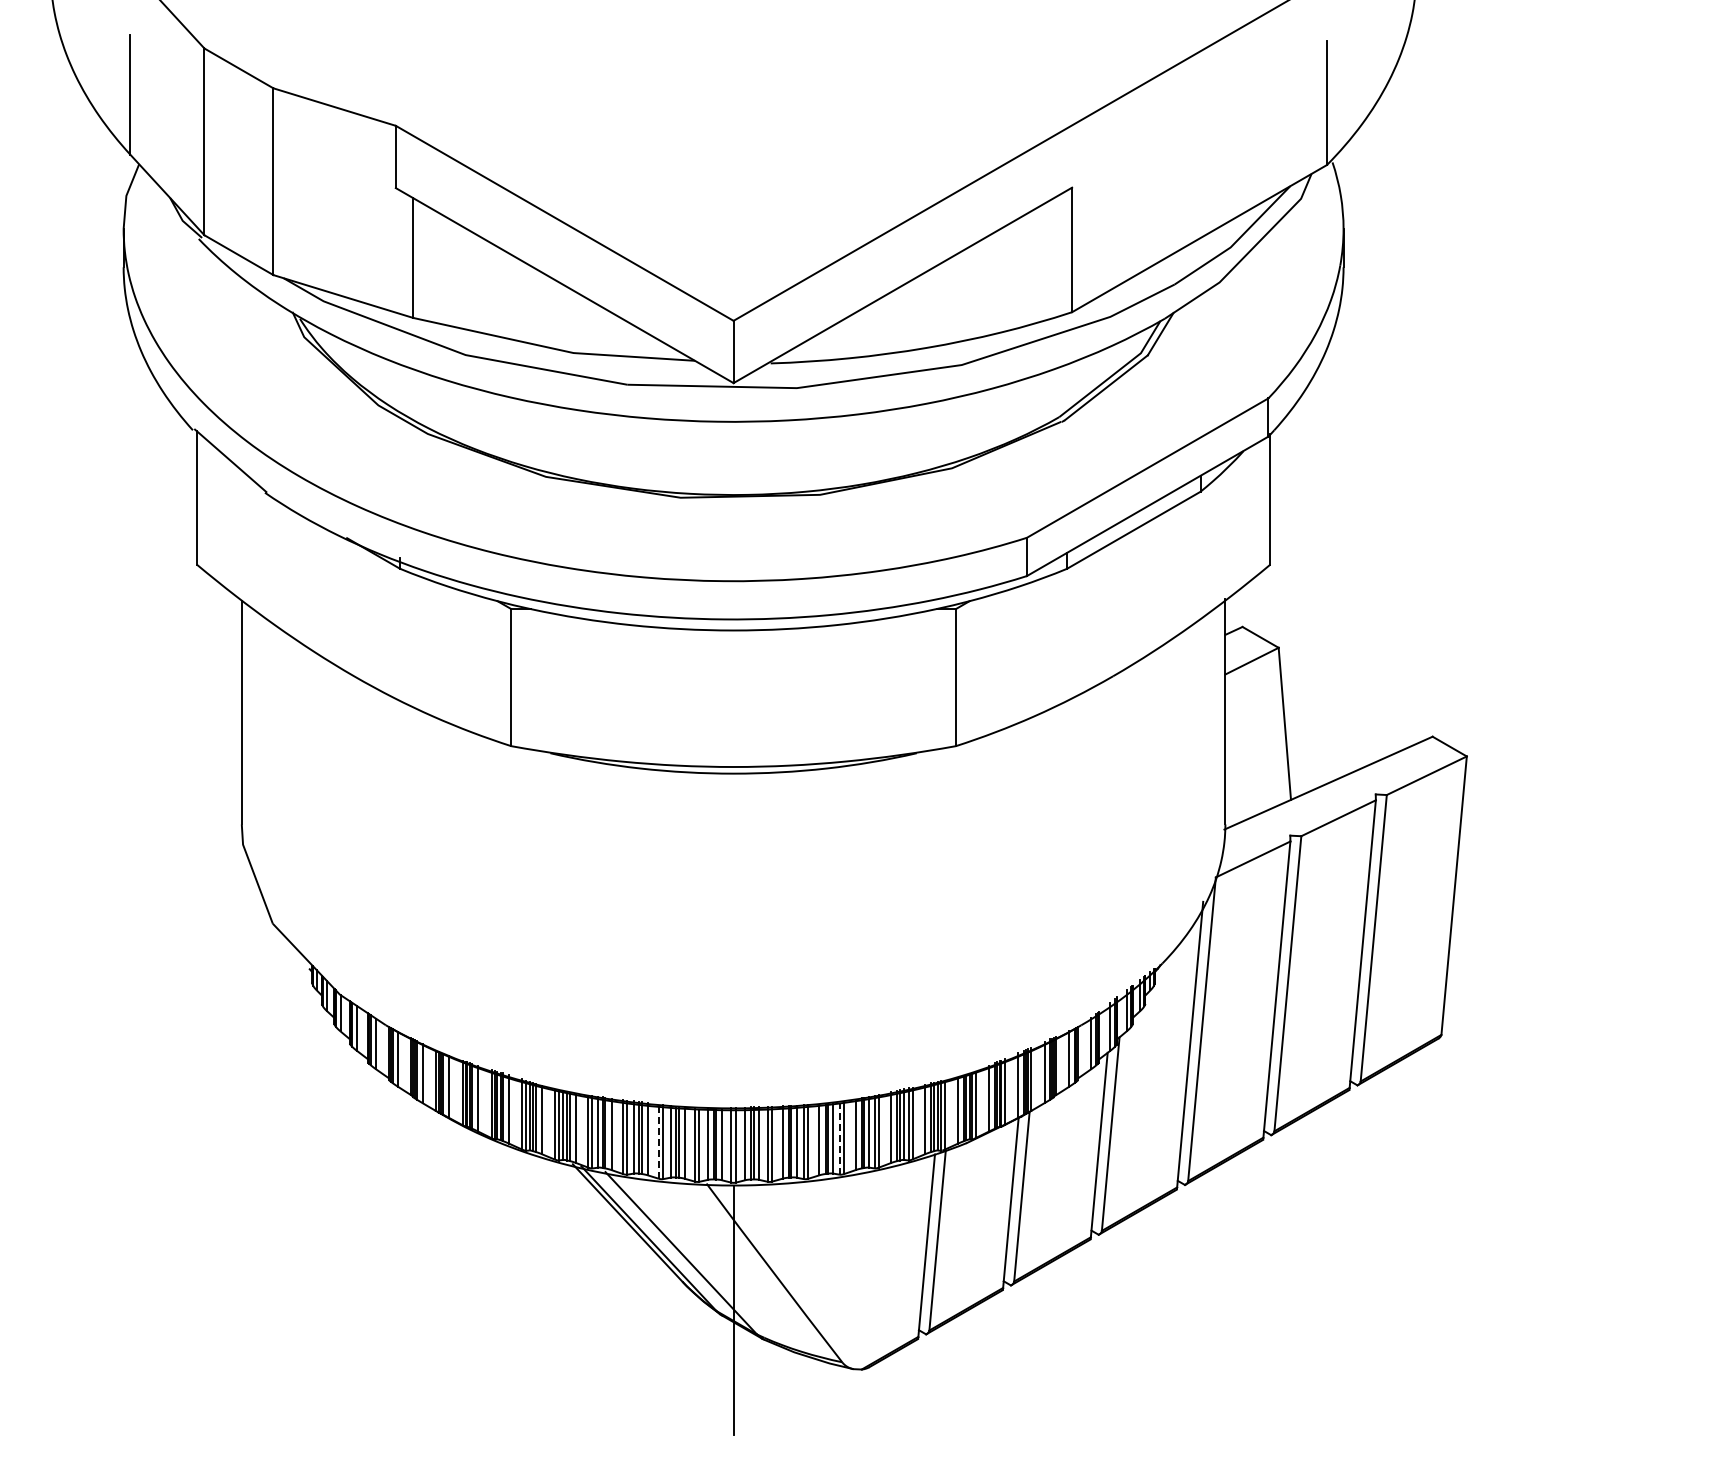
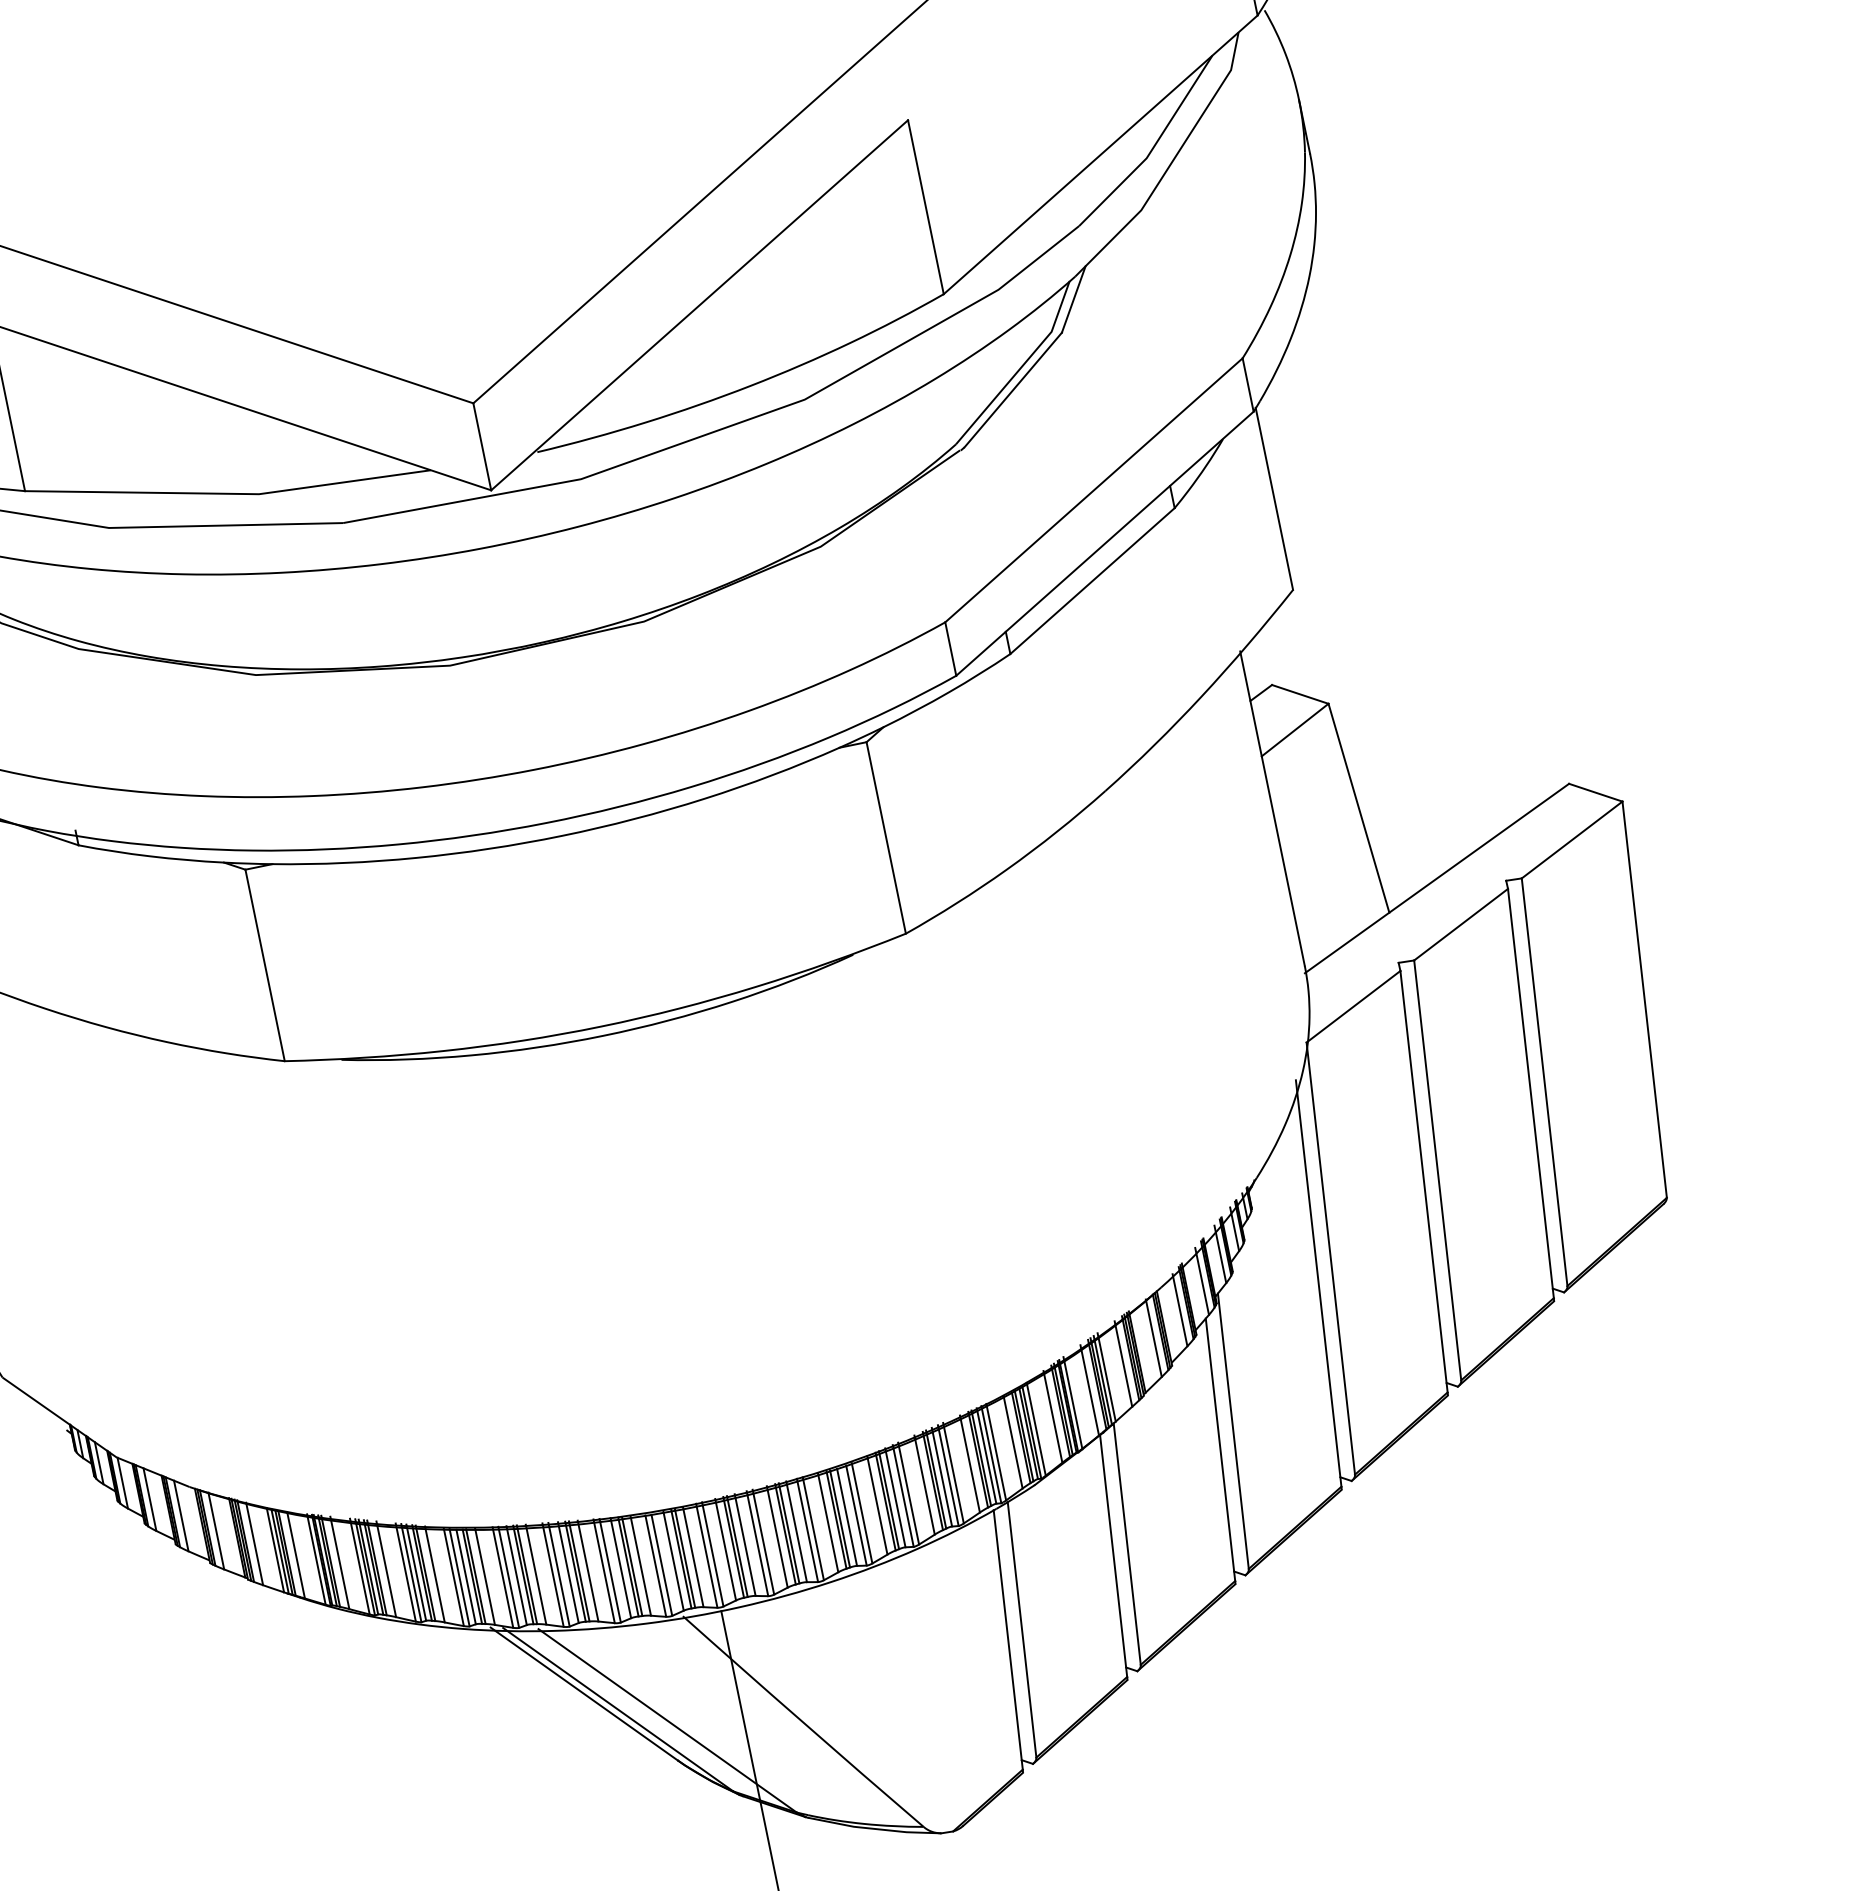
line: (839, 1138) -> (855, 1515), dashed -> solid
line: (658, 1141) -> (603, 1571), dashed -> solid

